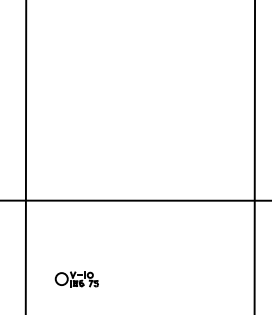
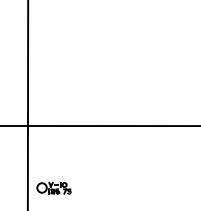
part: (76, 279) -> (53, 188), moved

